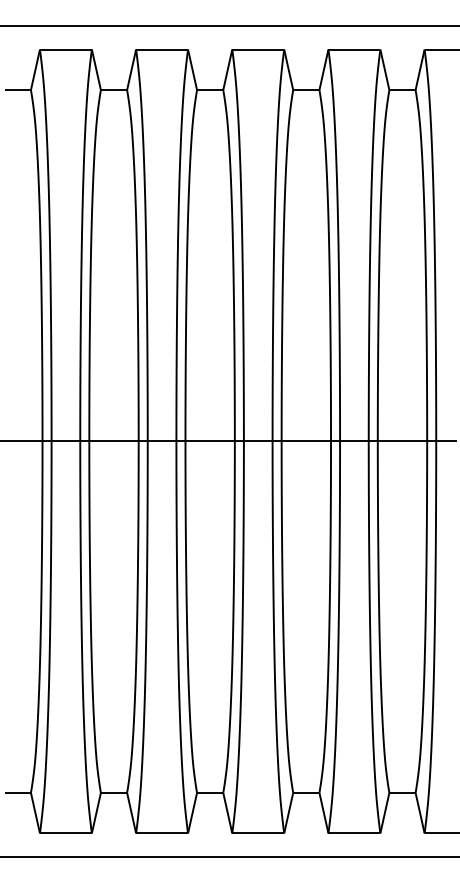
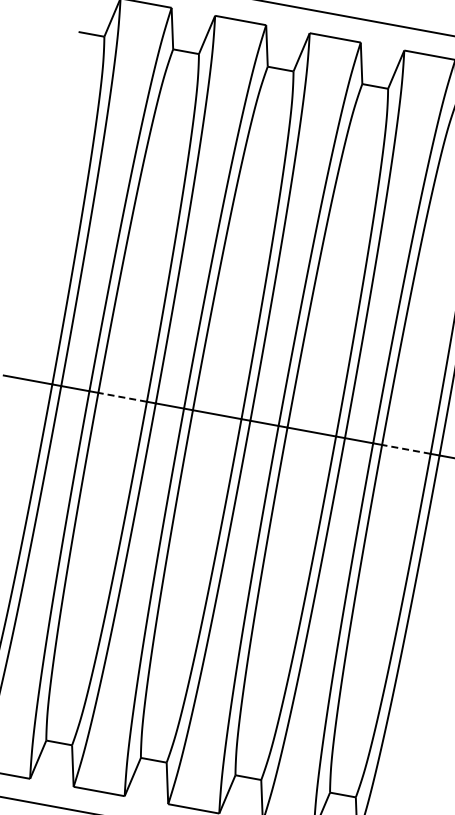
line: (114, 441) -> (123, 397), solid -> dashed
line: (402, 441) -> (406, 449), solid -> dashed

